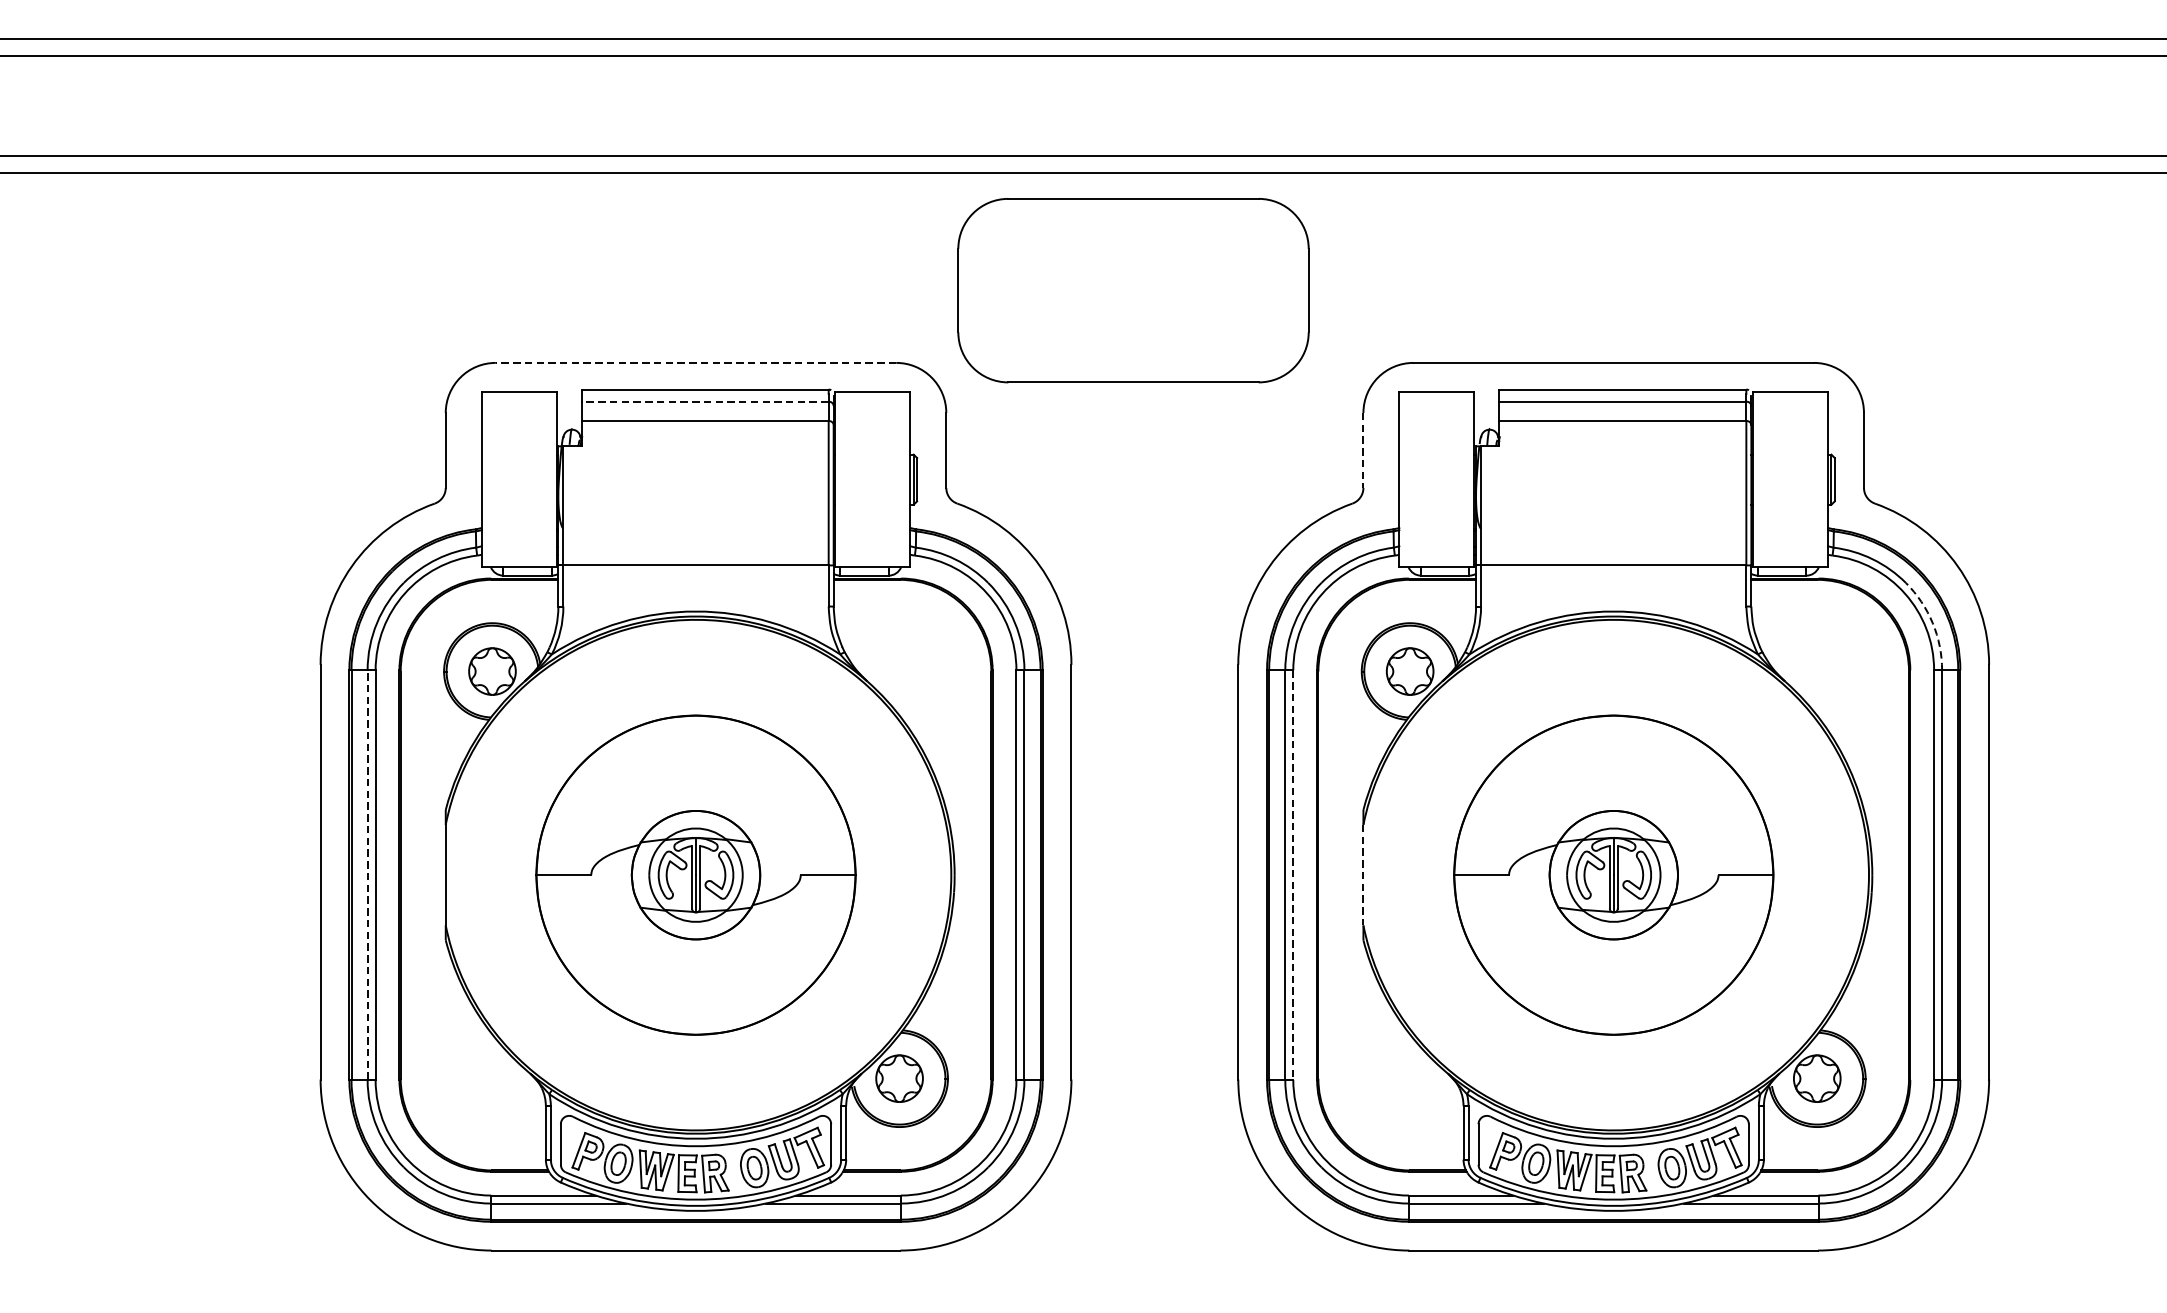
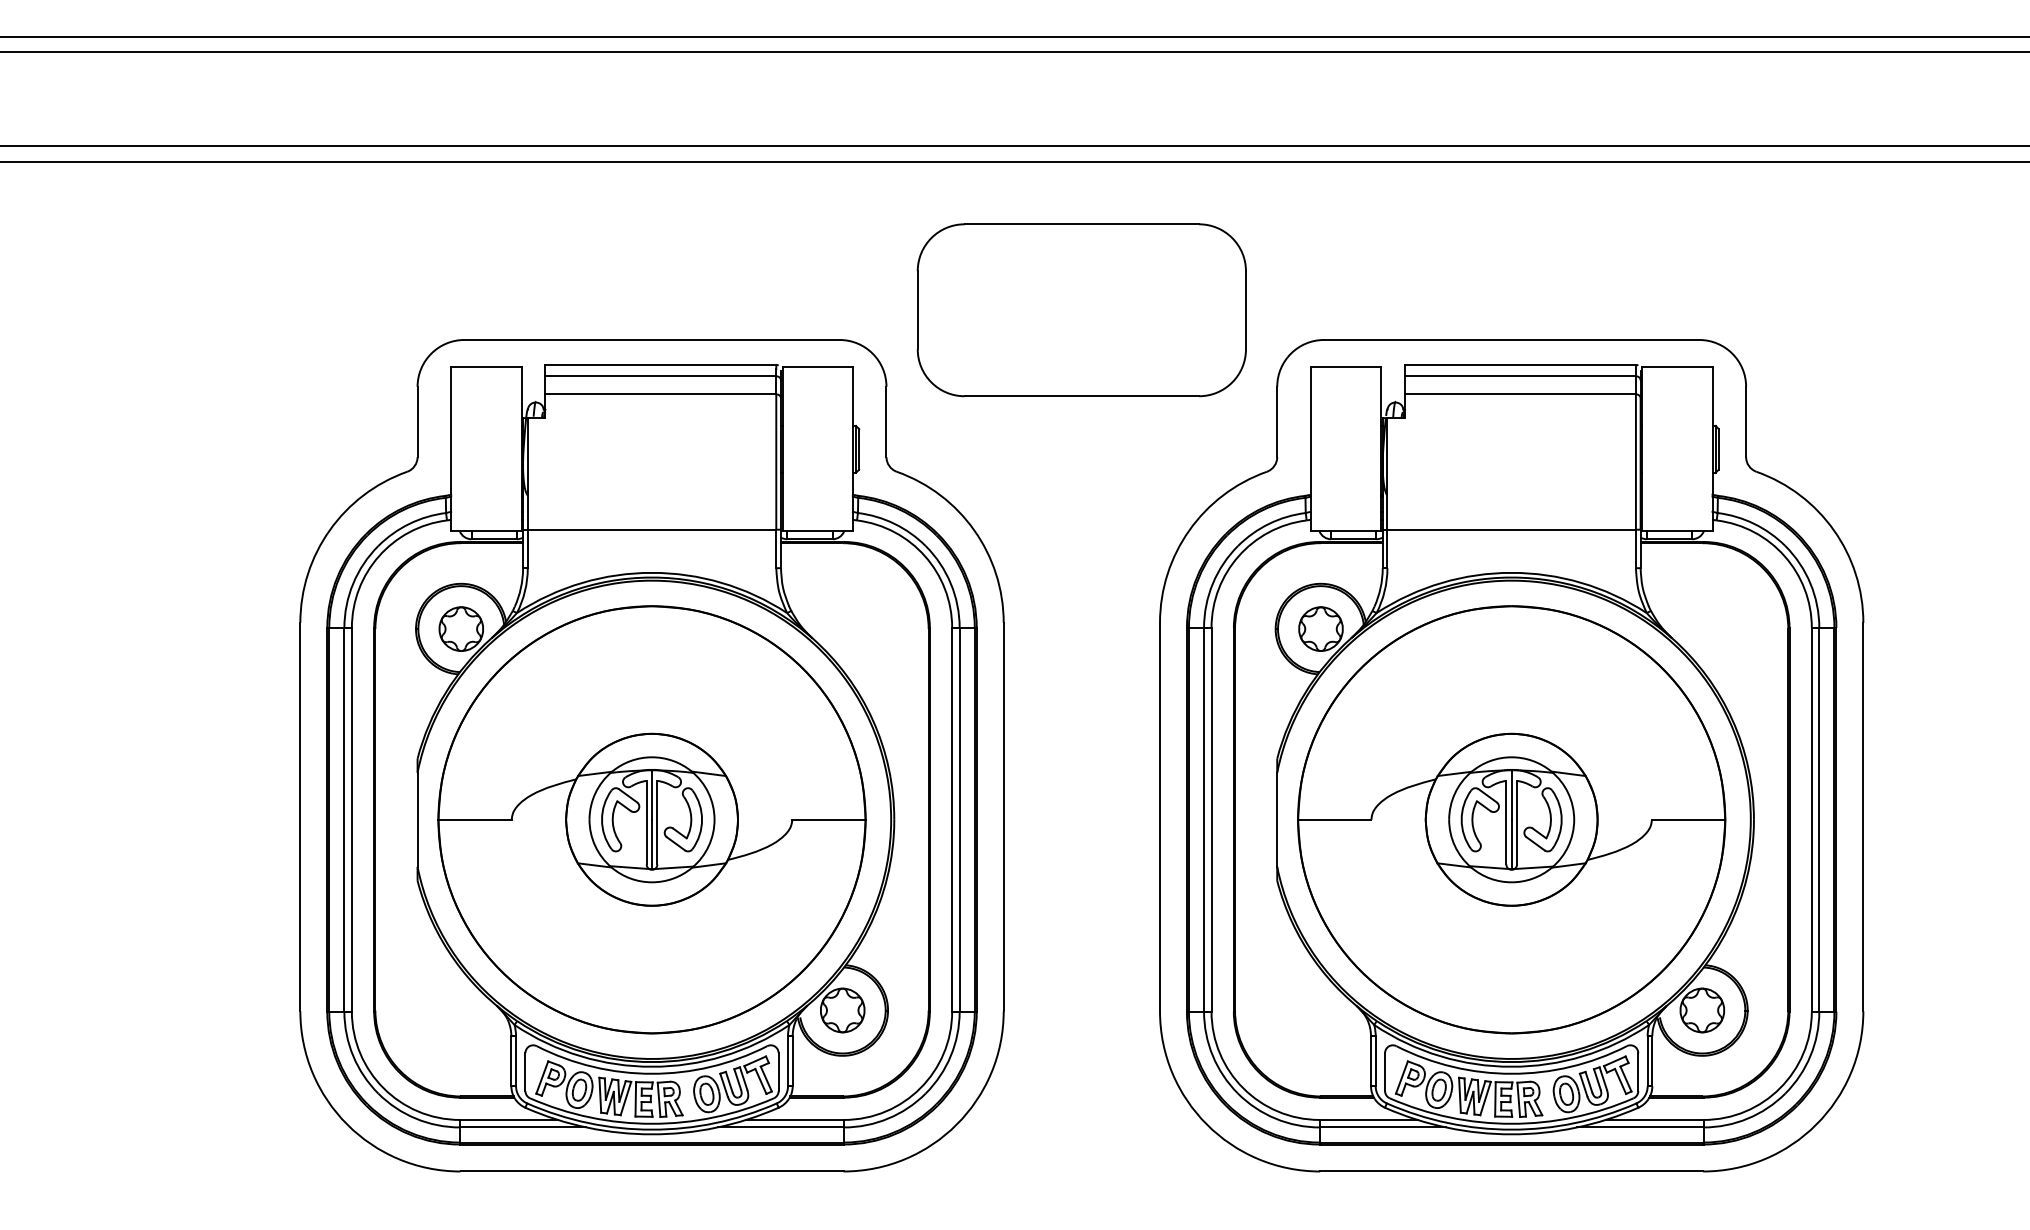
part: (1133, 290) -> (1081, 310), moved
line: (696, 362) -> (652, 339), dashed -> solid
line: (705, 401) -> (660, 376), dashed -> solid
line: (1363, 451) -> (1277, 422), dashed -> solid
arc: (1932, 622) -> (1810, 583), dashed -> solid
line: (367, 874) -> (344, 819), dashed -> solid
part: (695, 874) -> (651, 819), size x1.43
line: (1293, 874) -> (1211, 819), dashed -> solid
part: (1613, 874) -> (1511, 819), size x1.43
line: (1363, 875) -> (1277, 820), dashed -> solid

